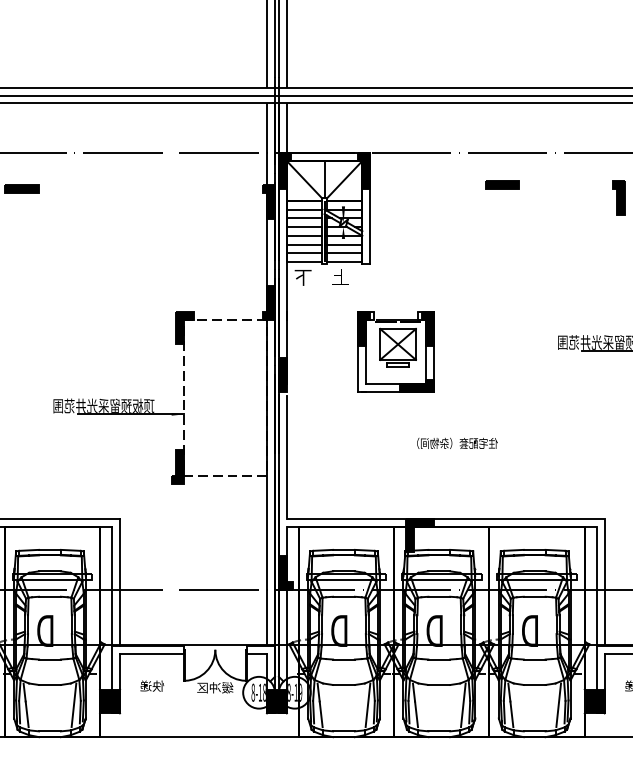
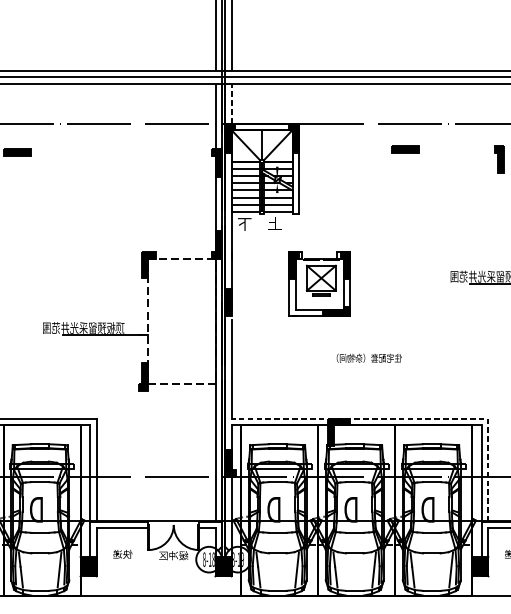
line: (286, 128) -> (231, 103), solid -> dashed
line: (509, 518) -> (411, 418), solid -> dashed

